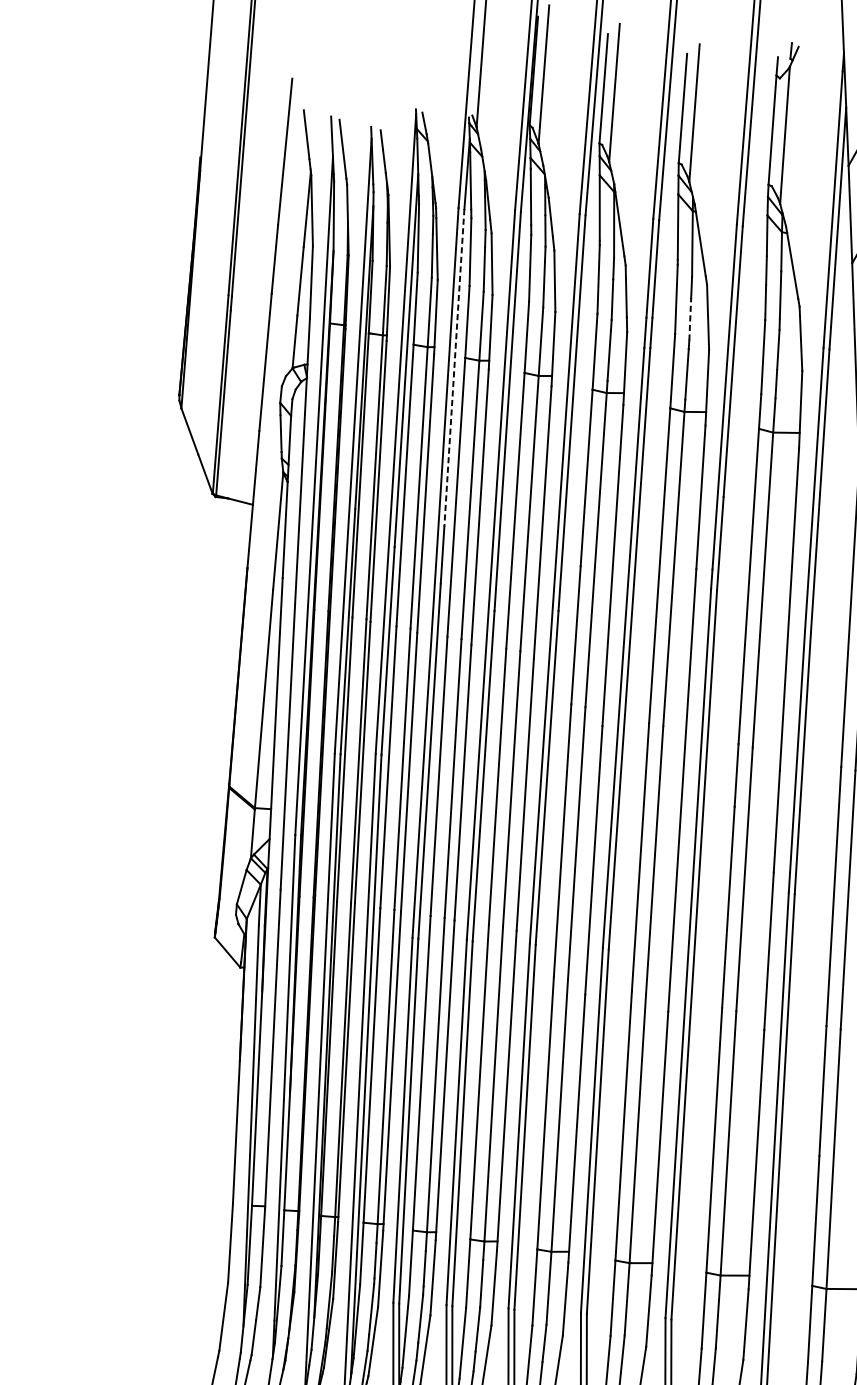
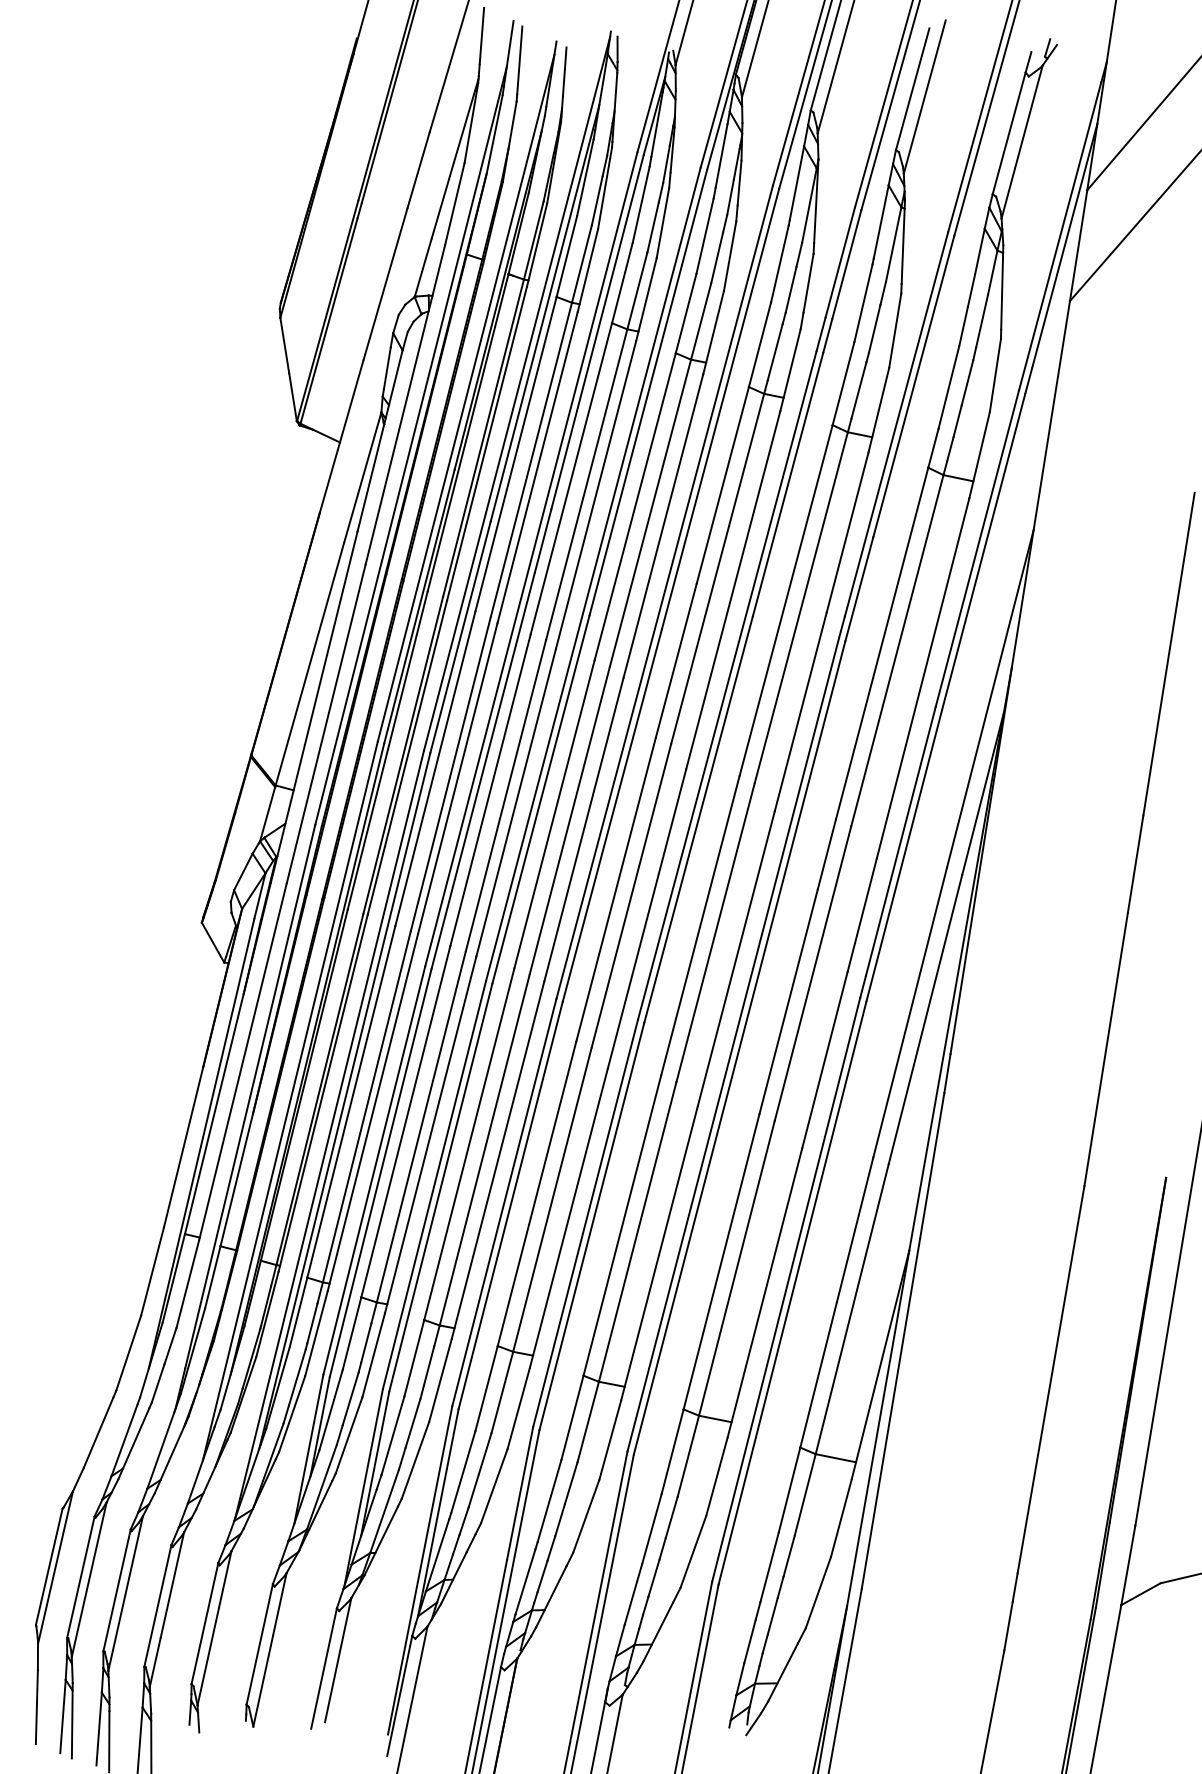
line: (690, 318) -> (874, 328), dashed -> solid
line: (454, 368) -> (597, 332), dashed -> solid

